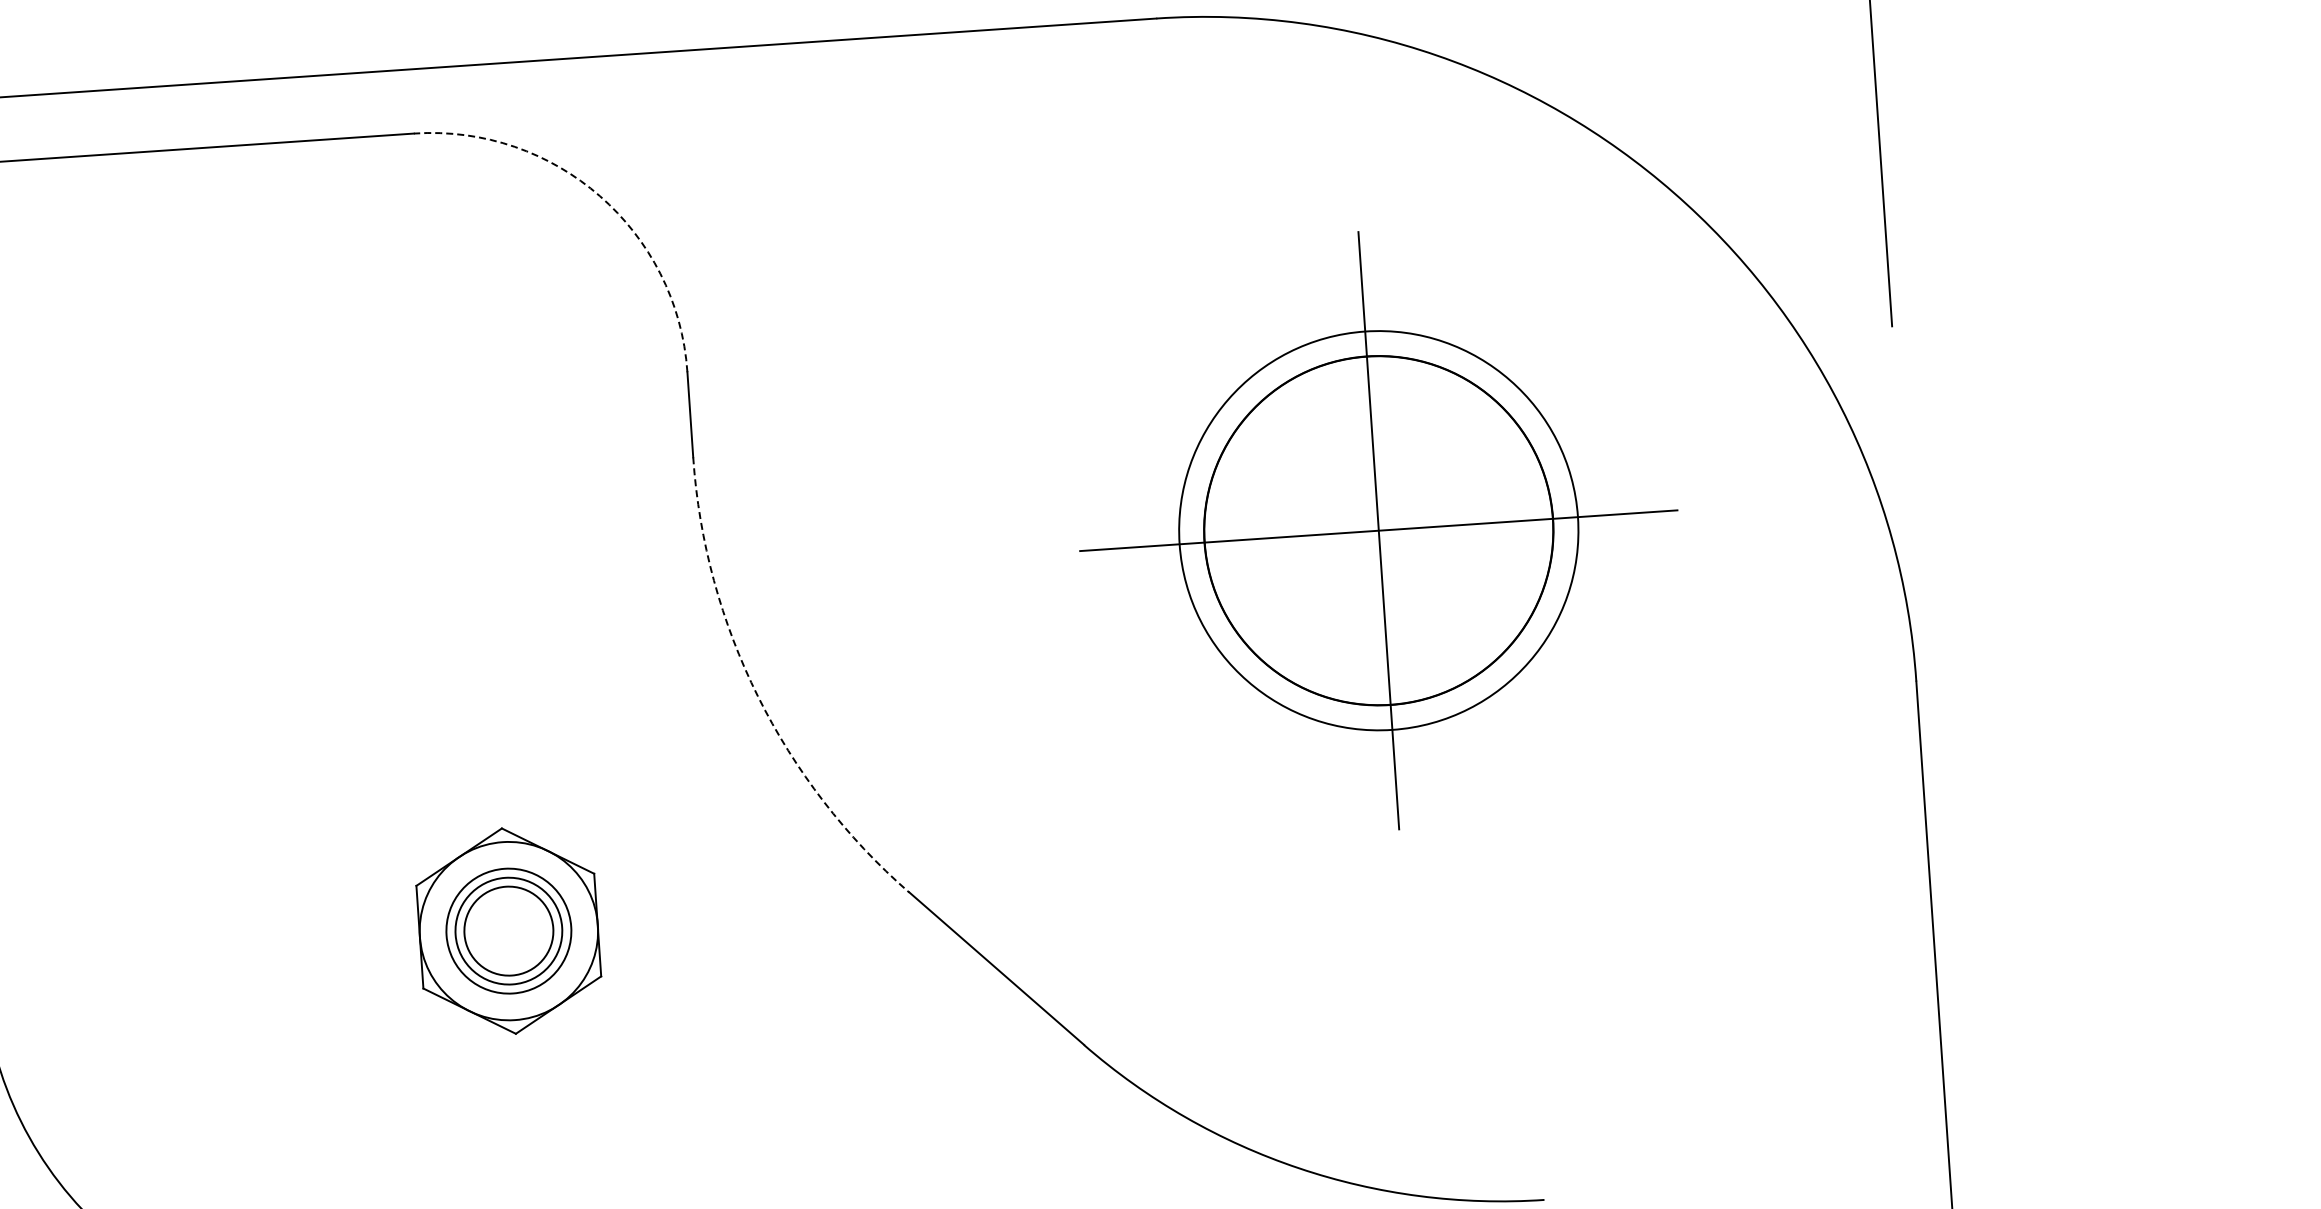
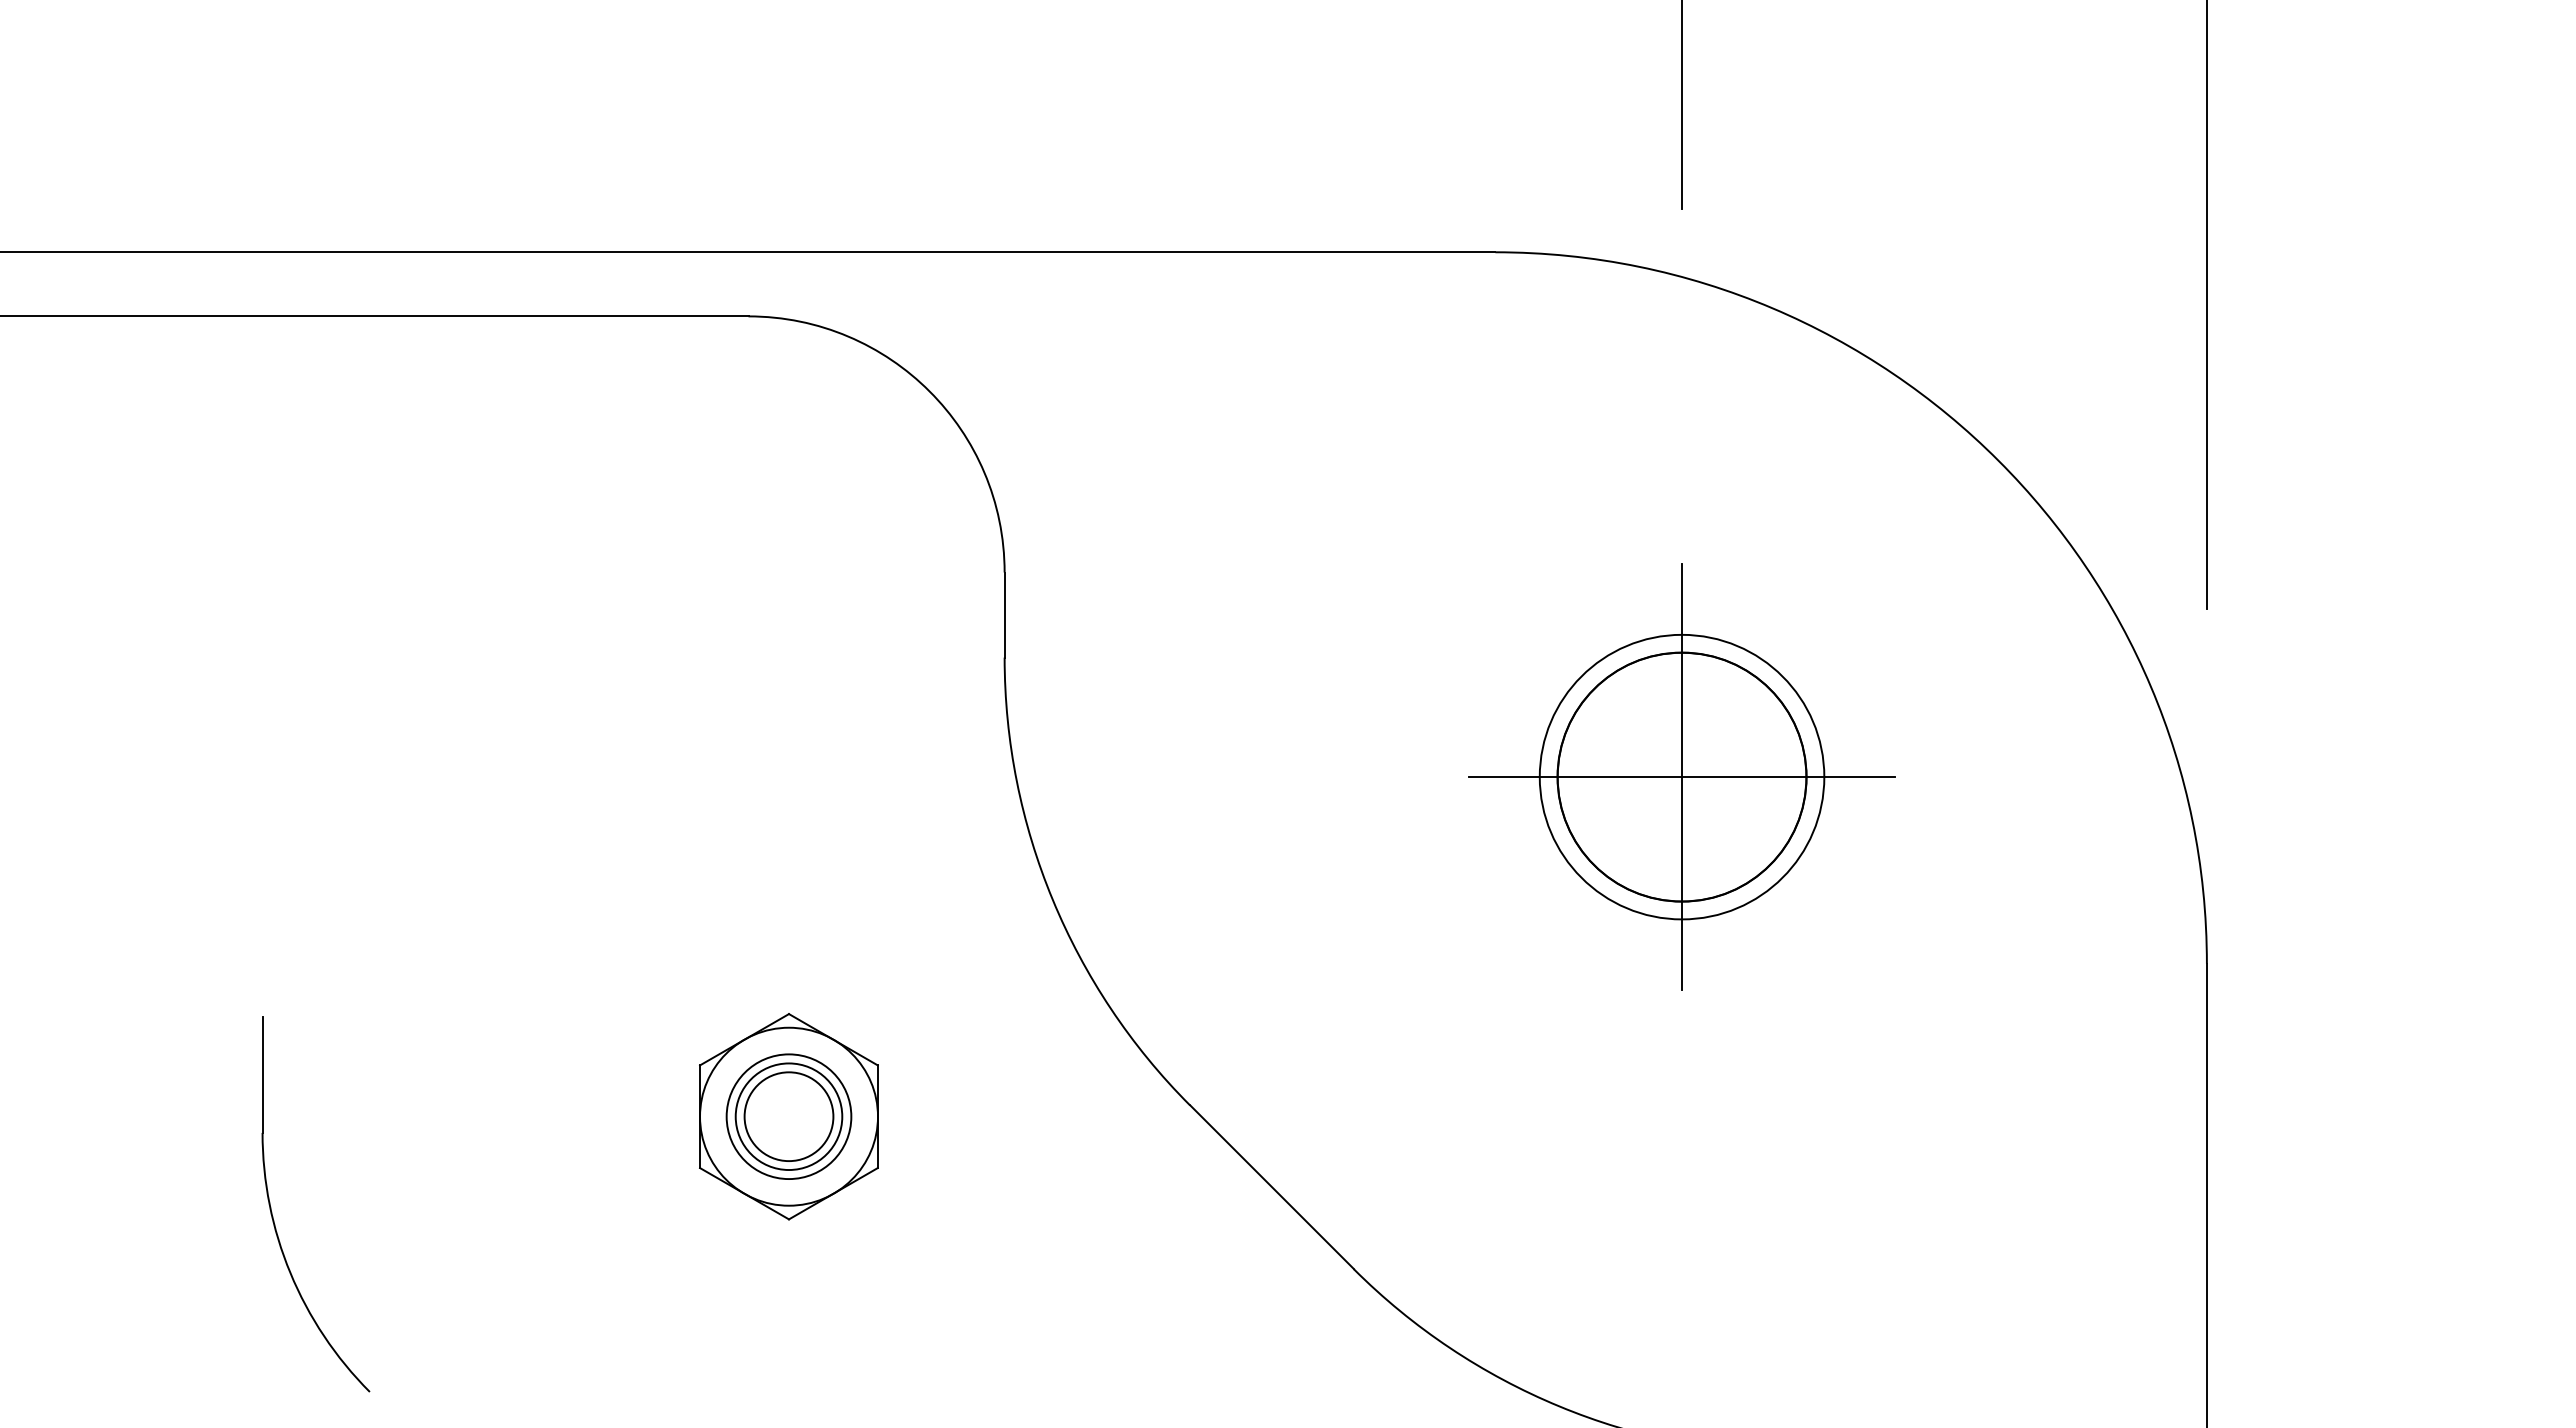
arc: (599, 196) -> (929, 391), dashed -> solid
part: (1378, 530) -> (1681, 776), size x0.71
arc: (757, 695) -> (1052, 899), dashed -> solid

